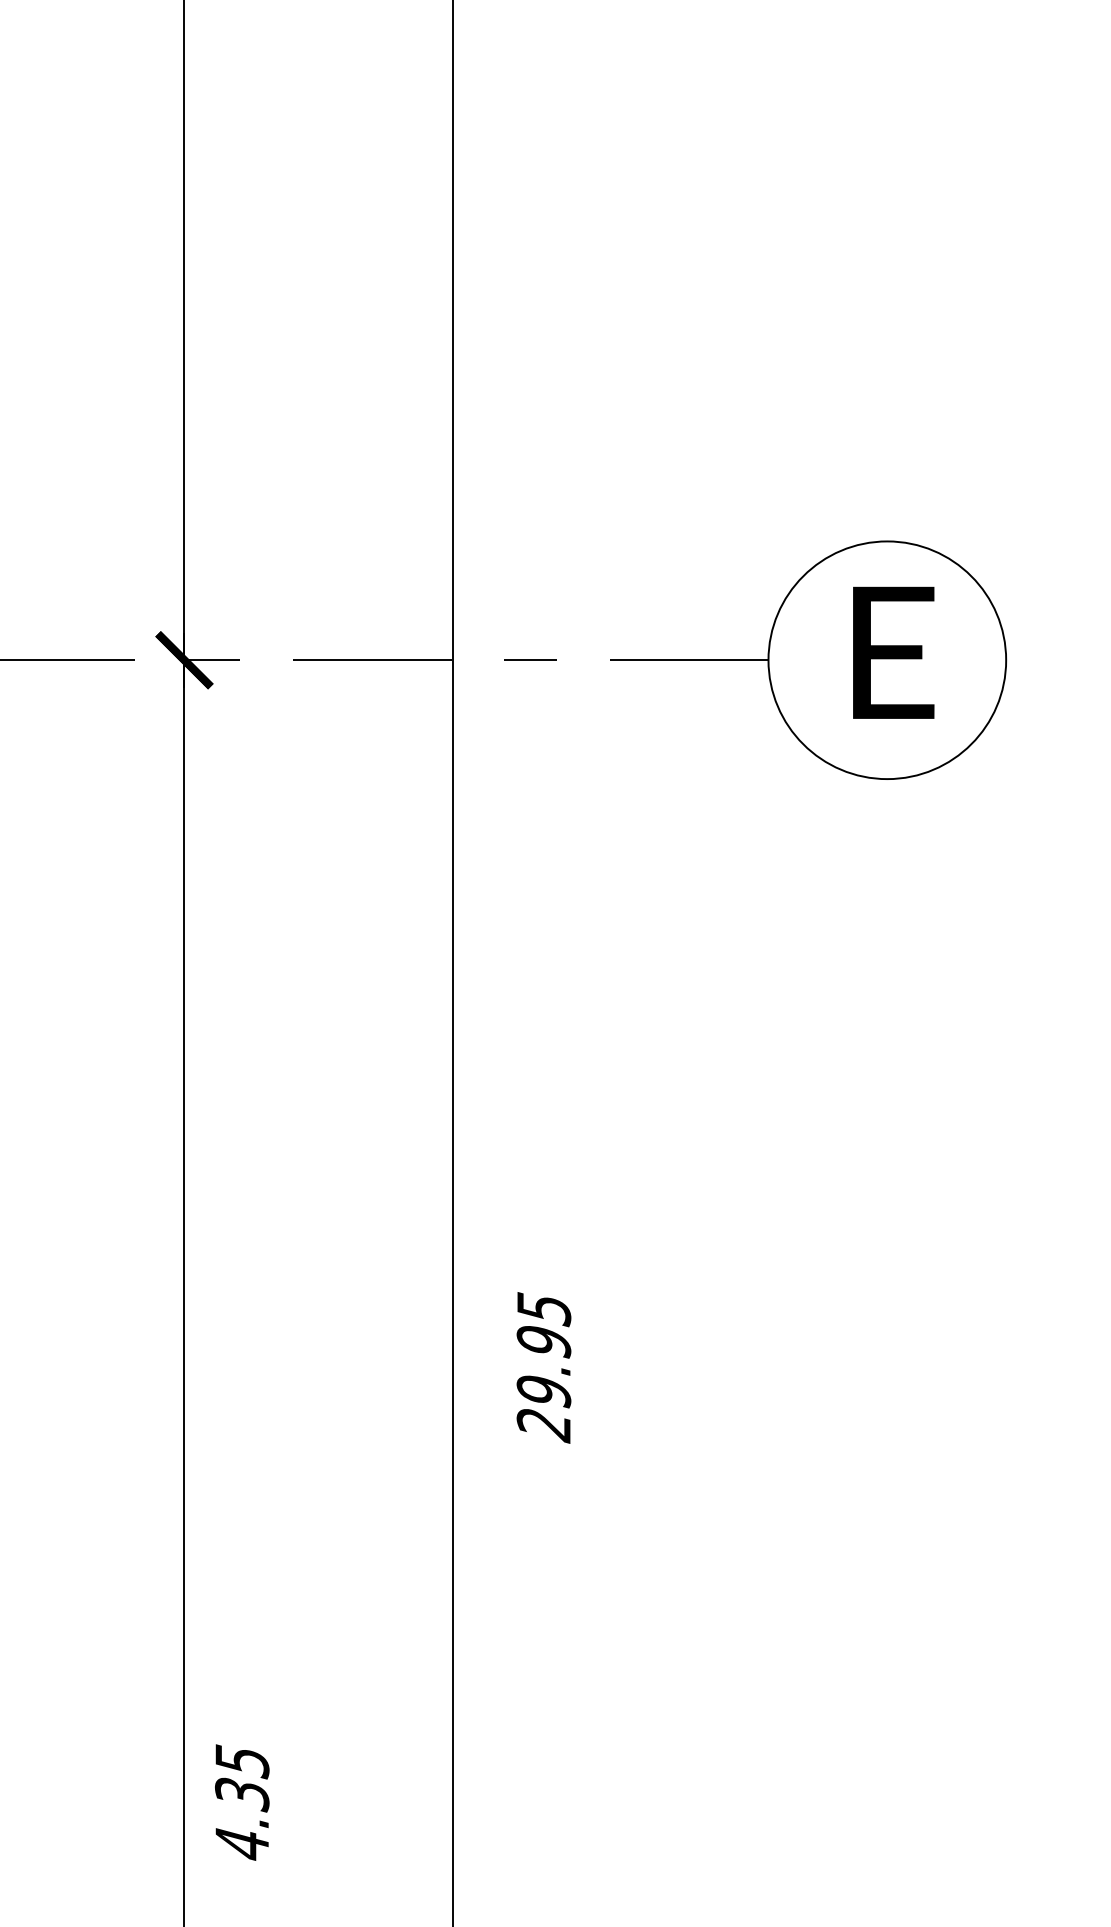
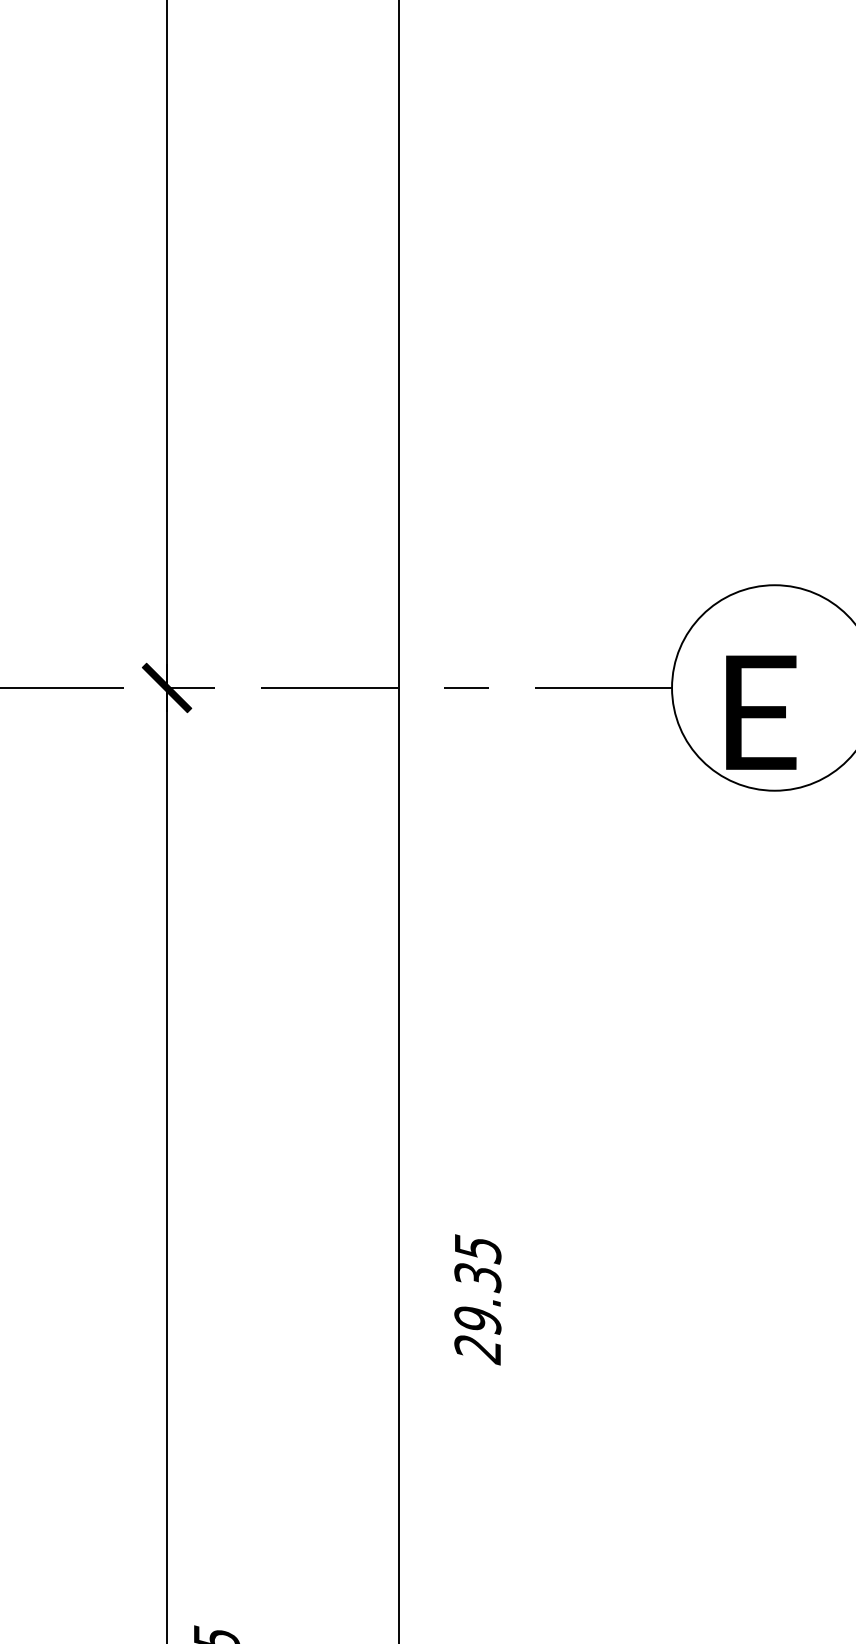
text: (893, 652) -> (761, 712), moved
text: (543, 1342) -> (477, 1277), 29.95 -> 29.35

